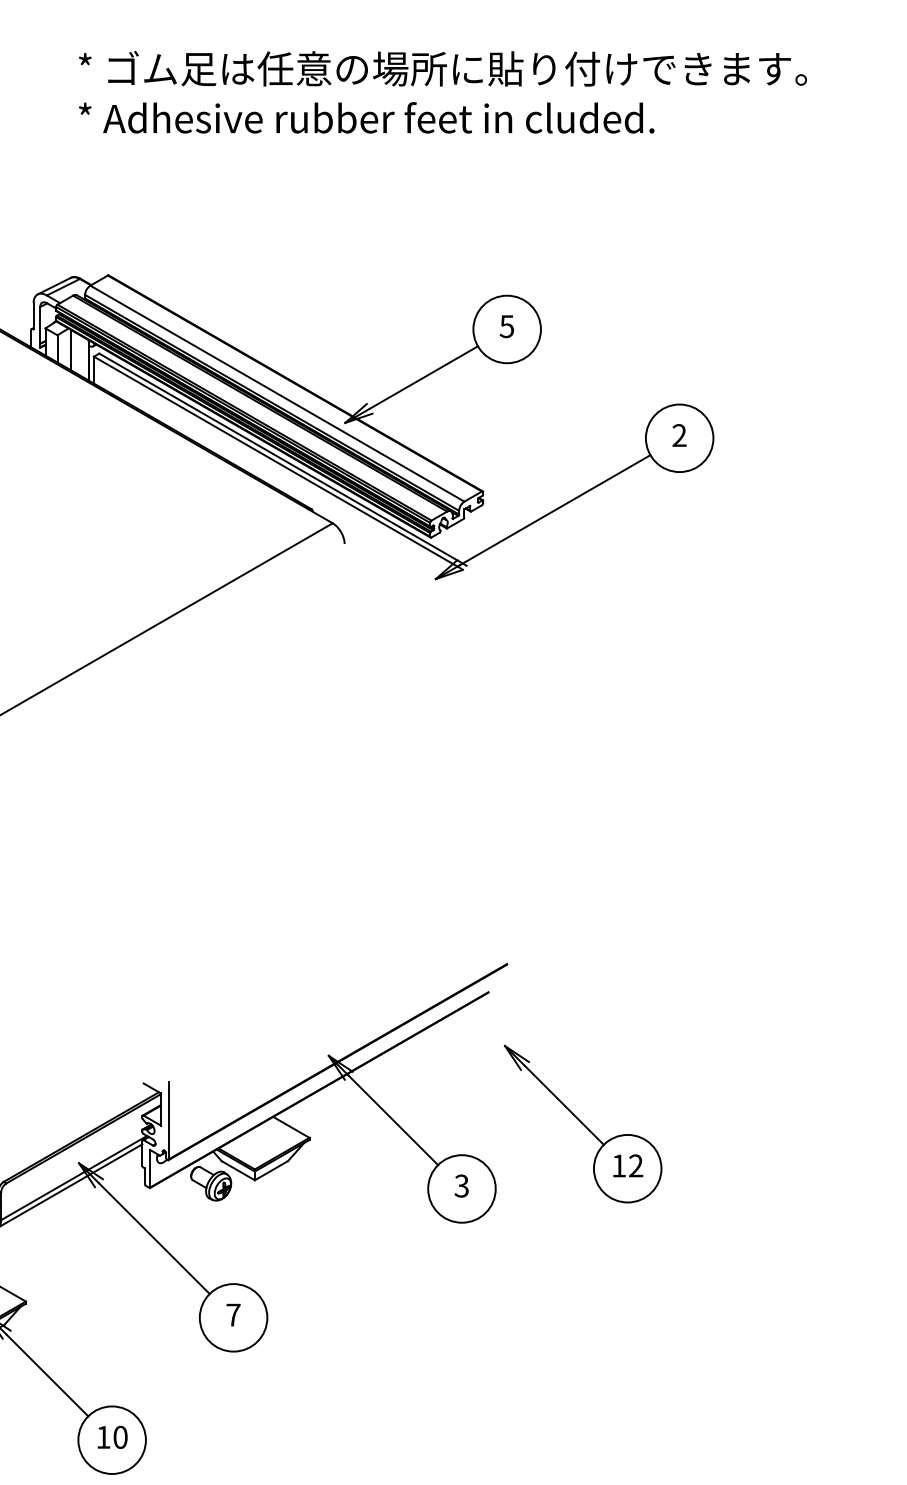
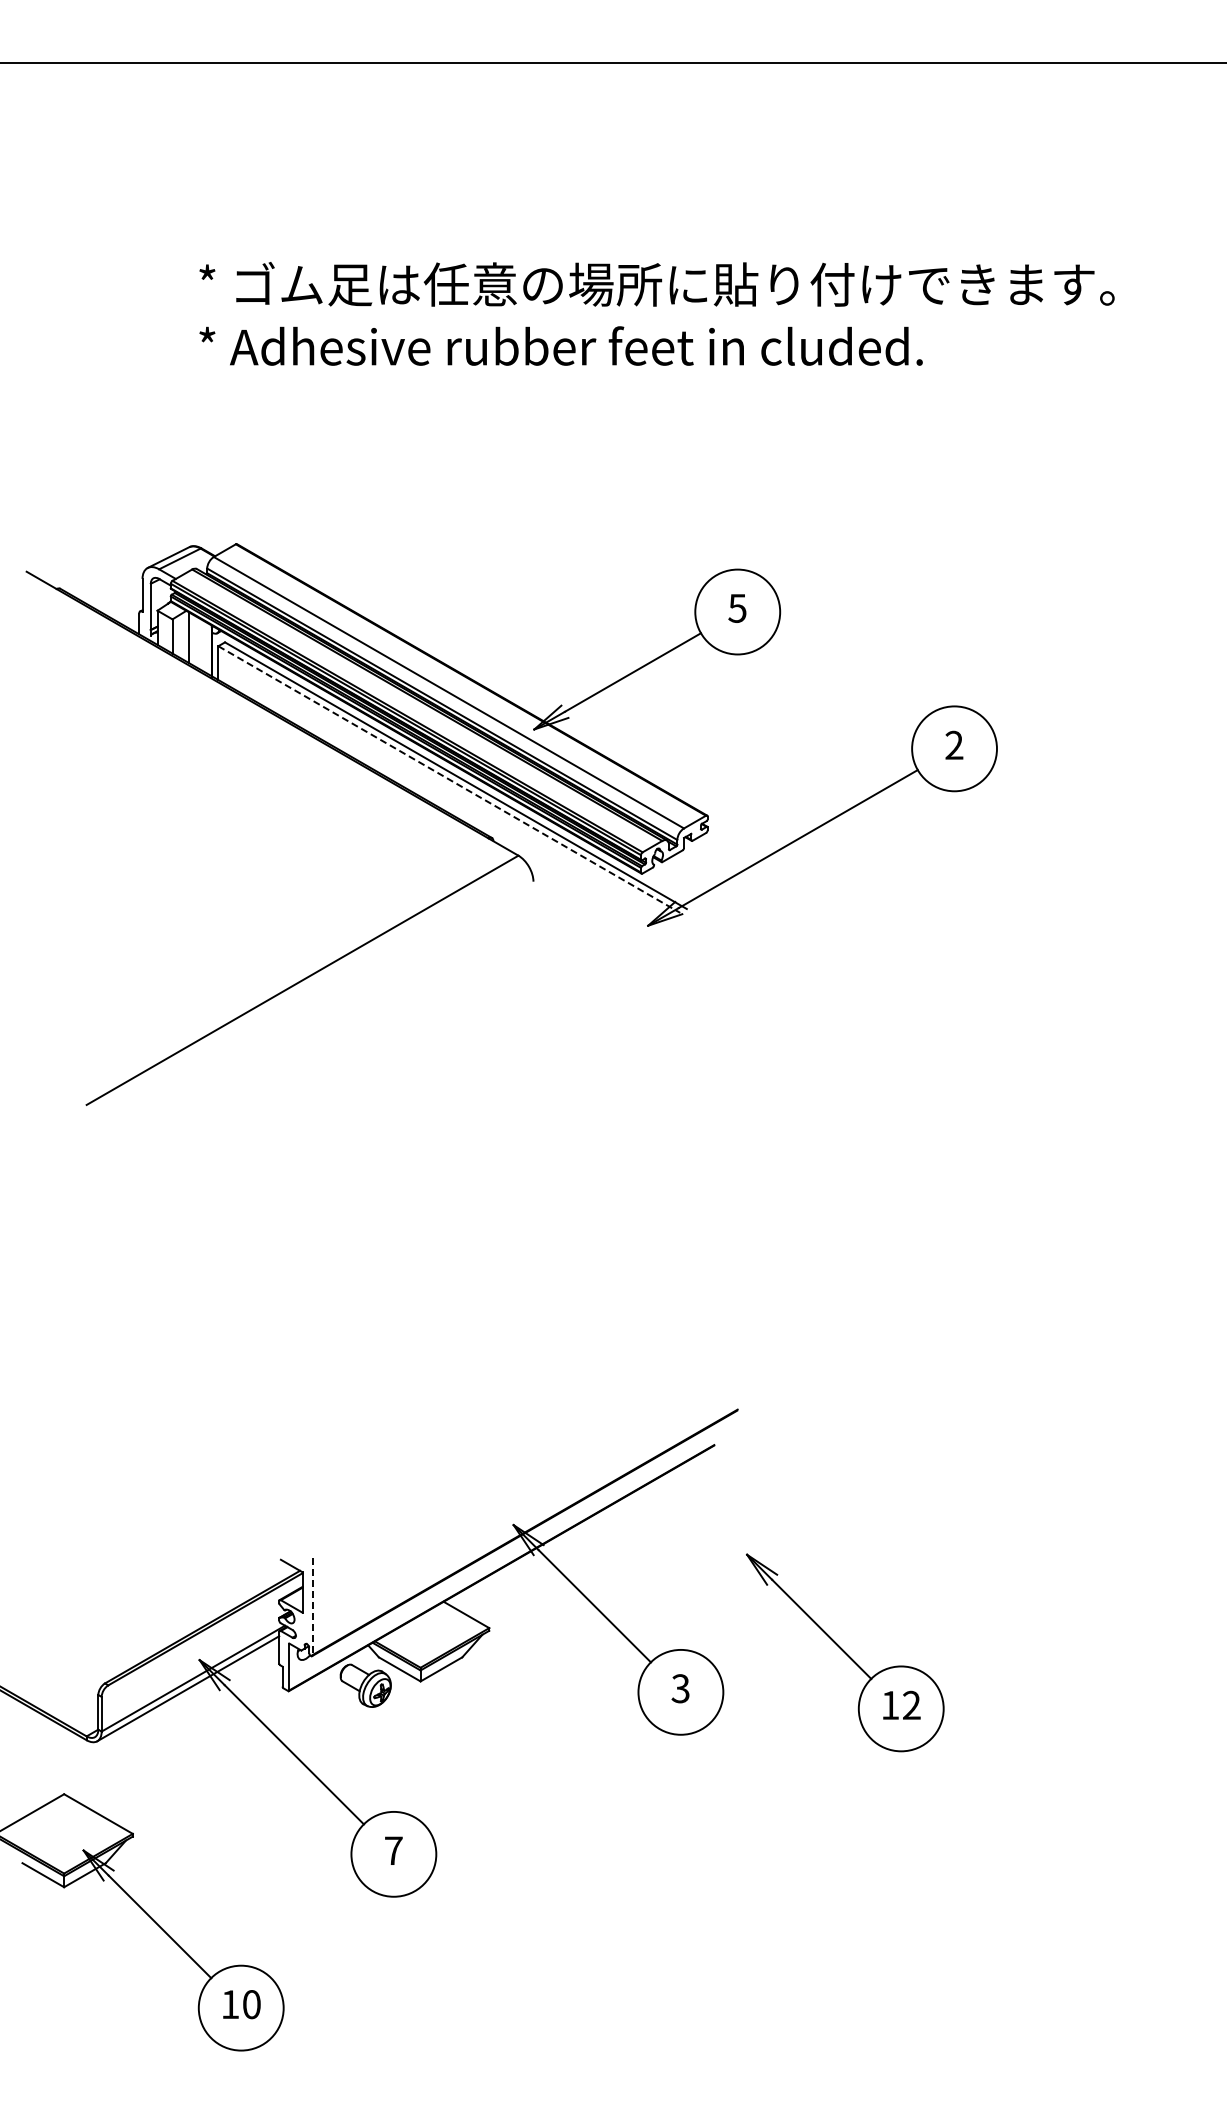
line: (277, 462) -> (449, 779), solid -> dashed
line: (168, 1120) -> (312, 1606), solid -> dashed
part: (583, 1123) -> (845, 1652), moved

